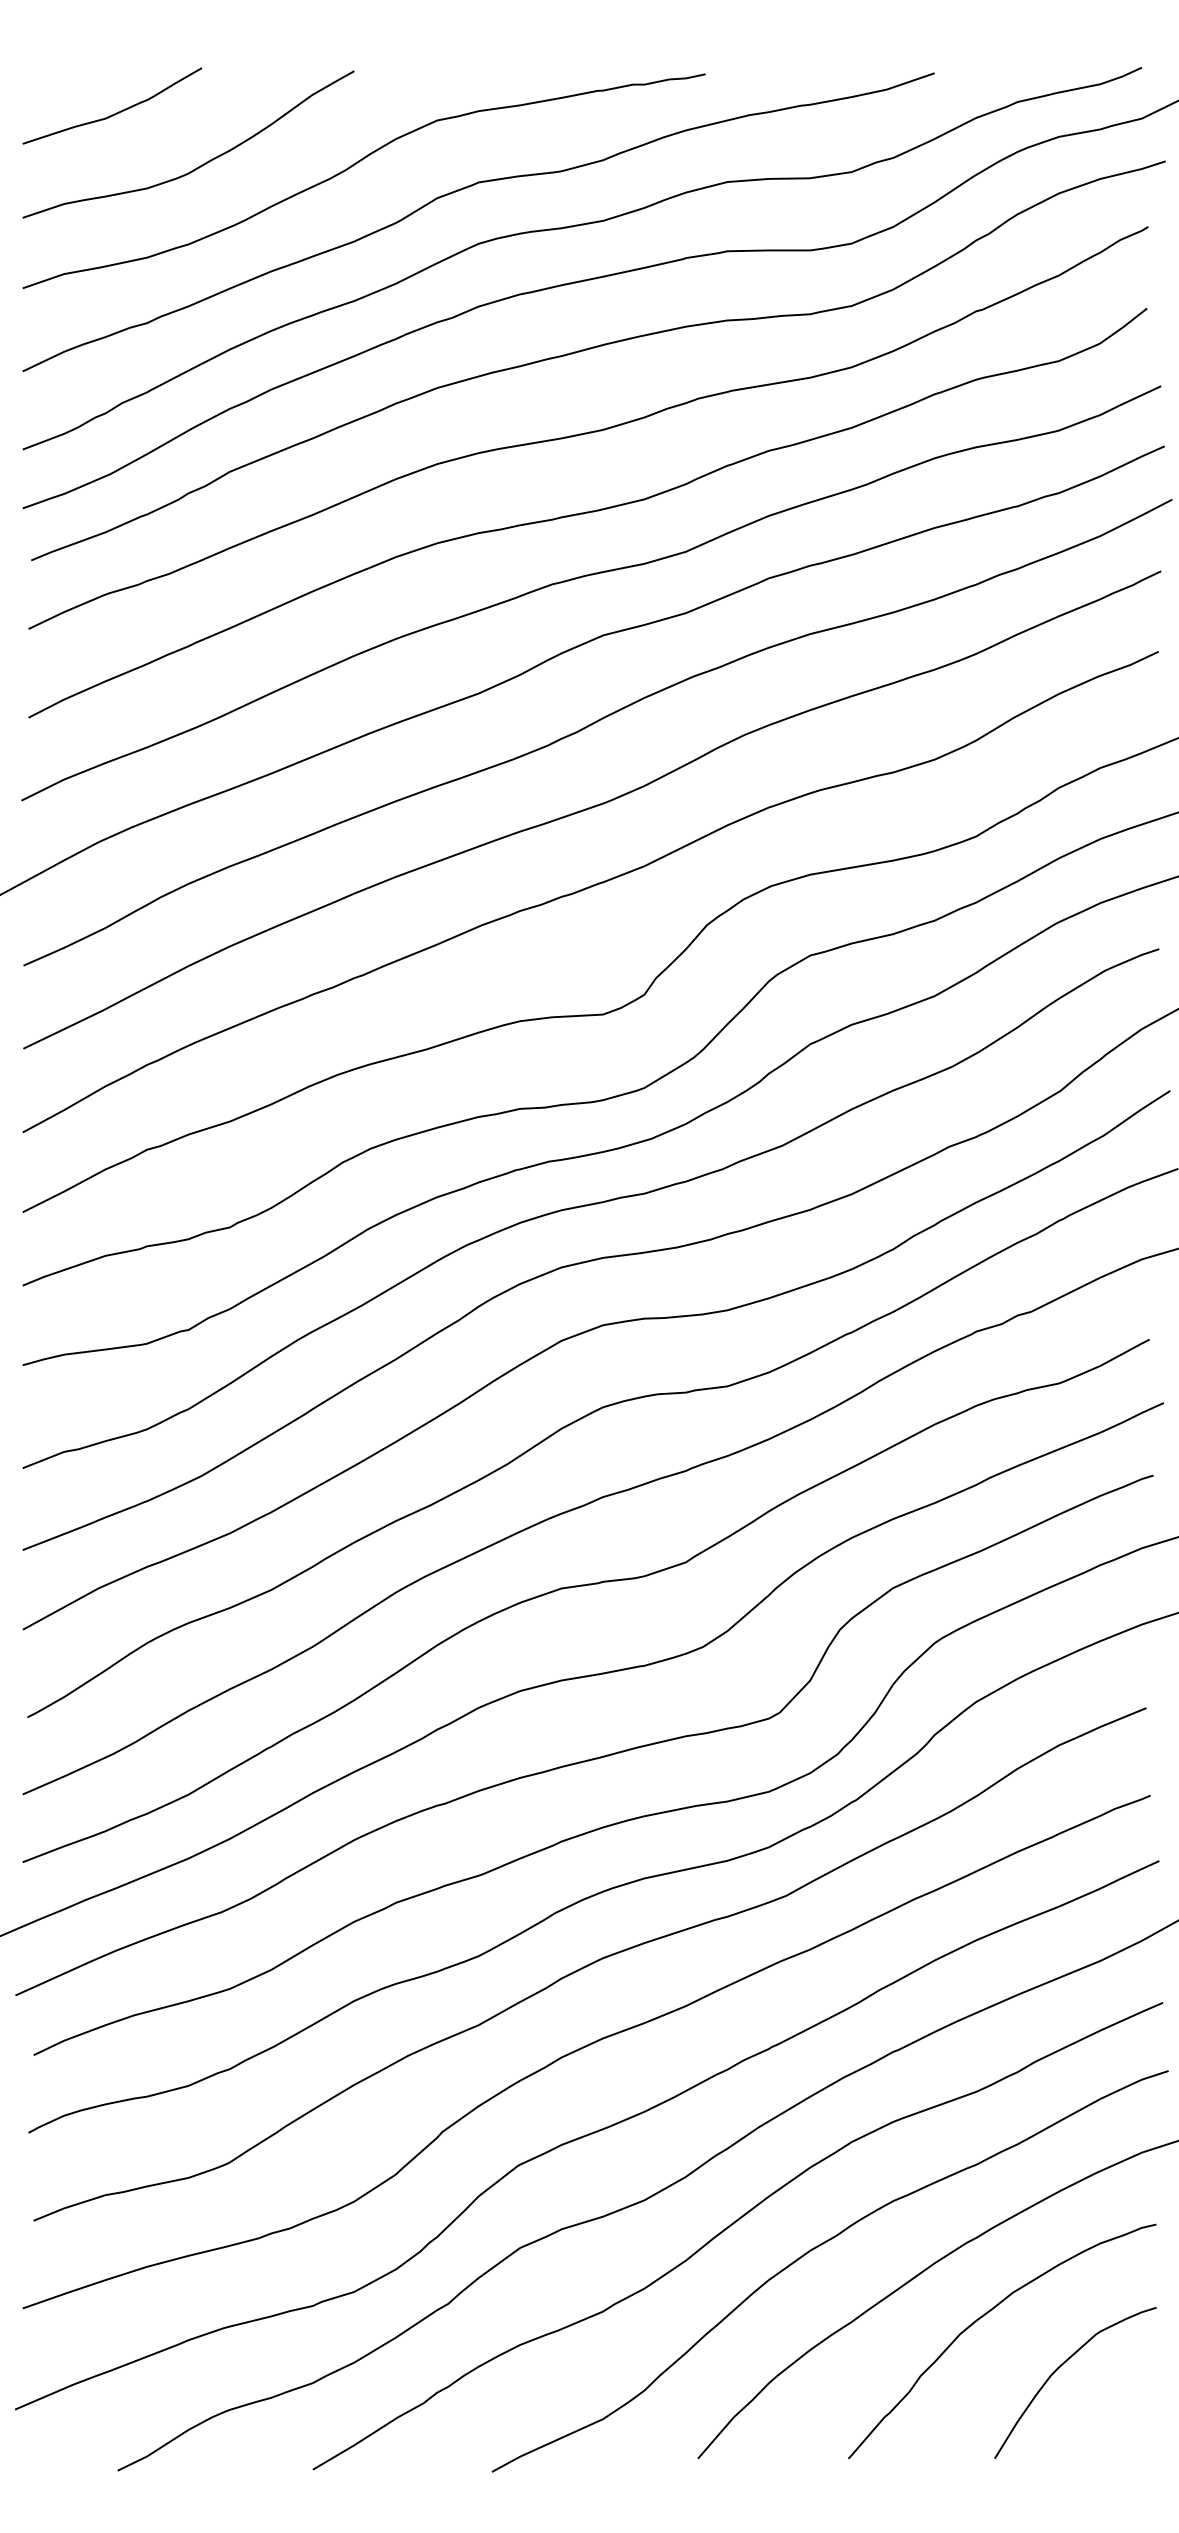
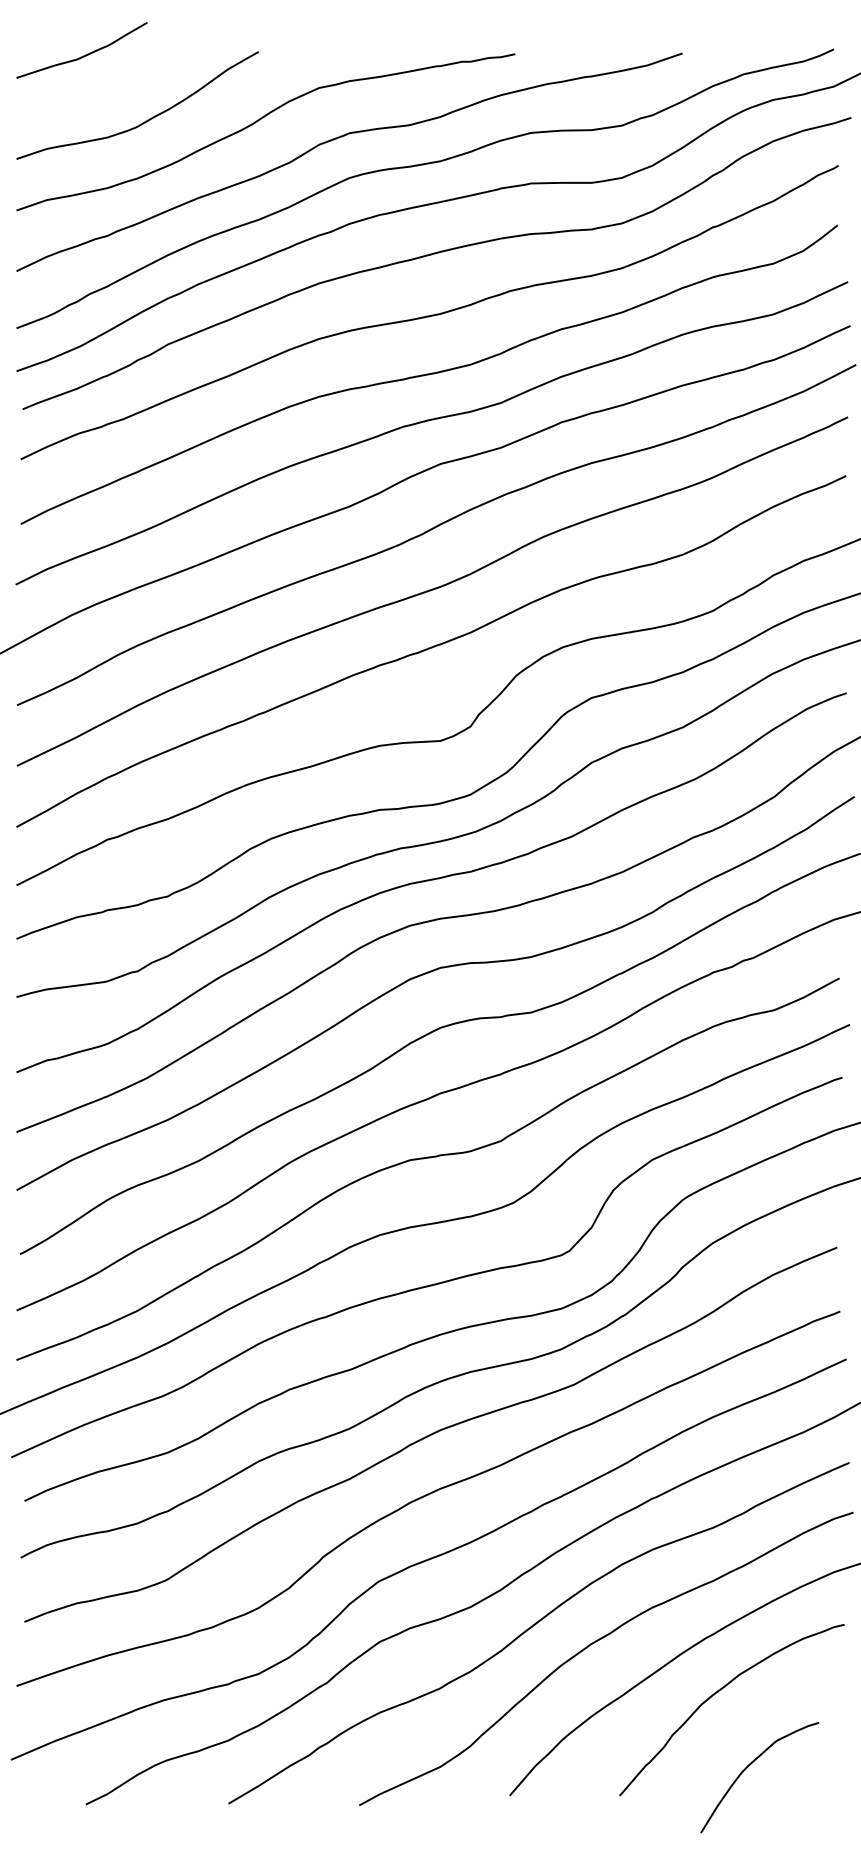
curve: (116, 112) -> (85, 55), moved
curve: (1060, 2367) -> (748, 1766), moved

